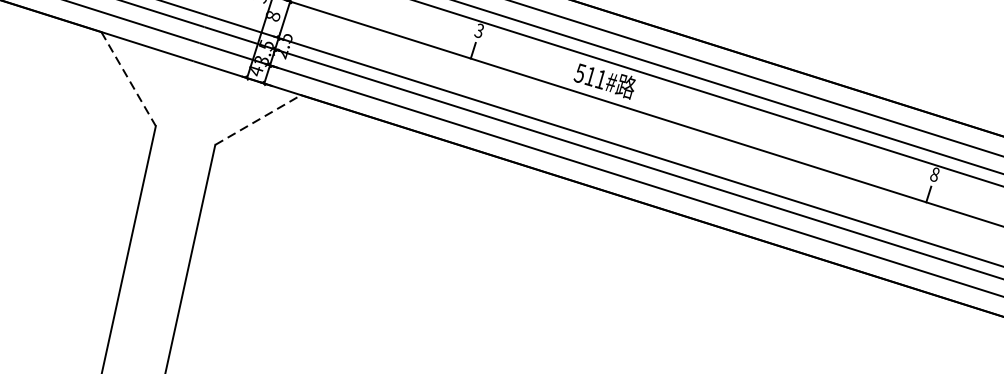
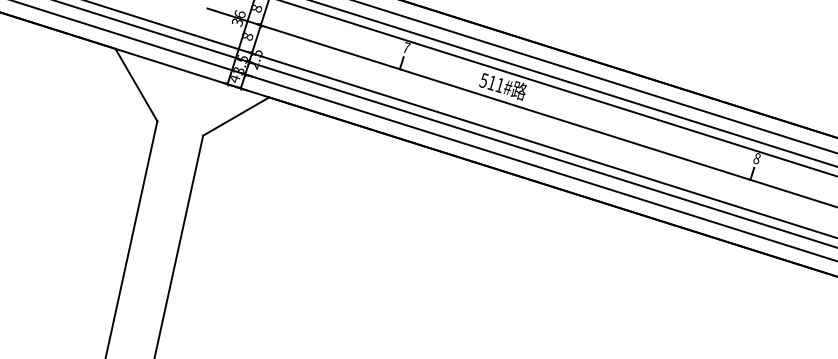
text: (479, 30) -> (406, 47), 3 -> 7
line: (128, 79) -> (136, 85), dashed -> solid
line: (258, 119) -> (236, 116), dashed -> solid

